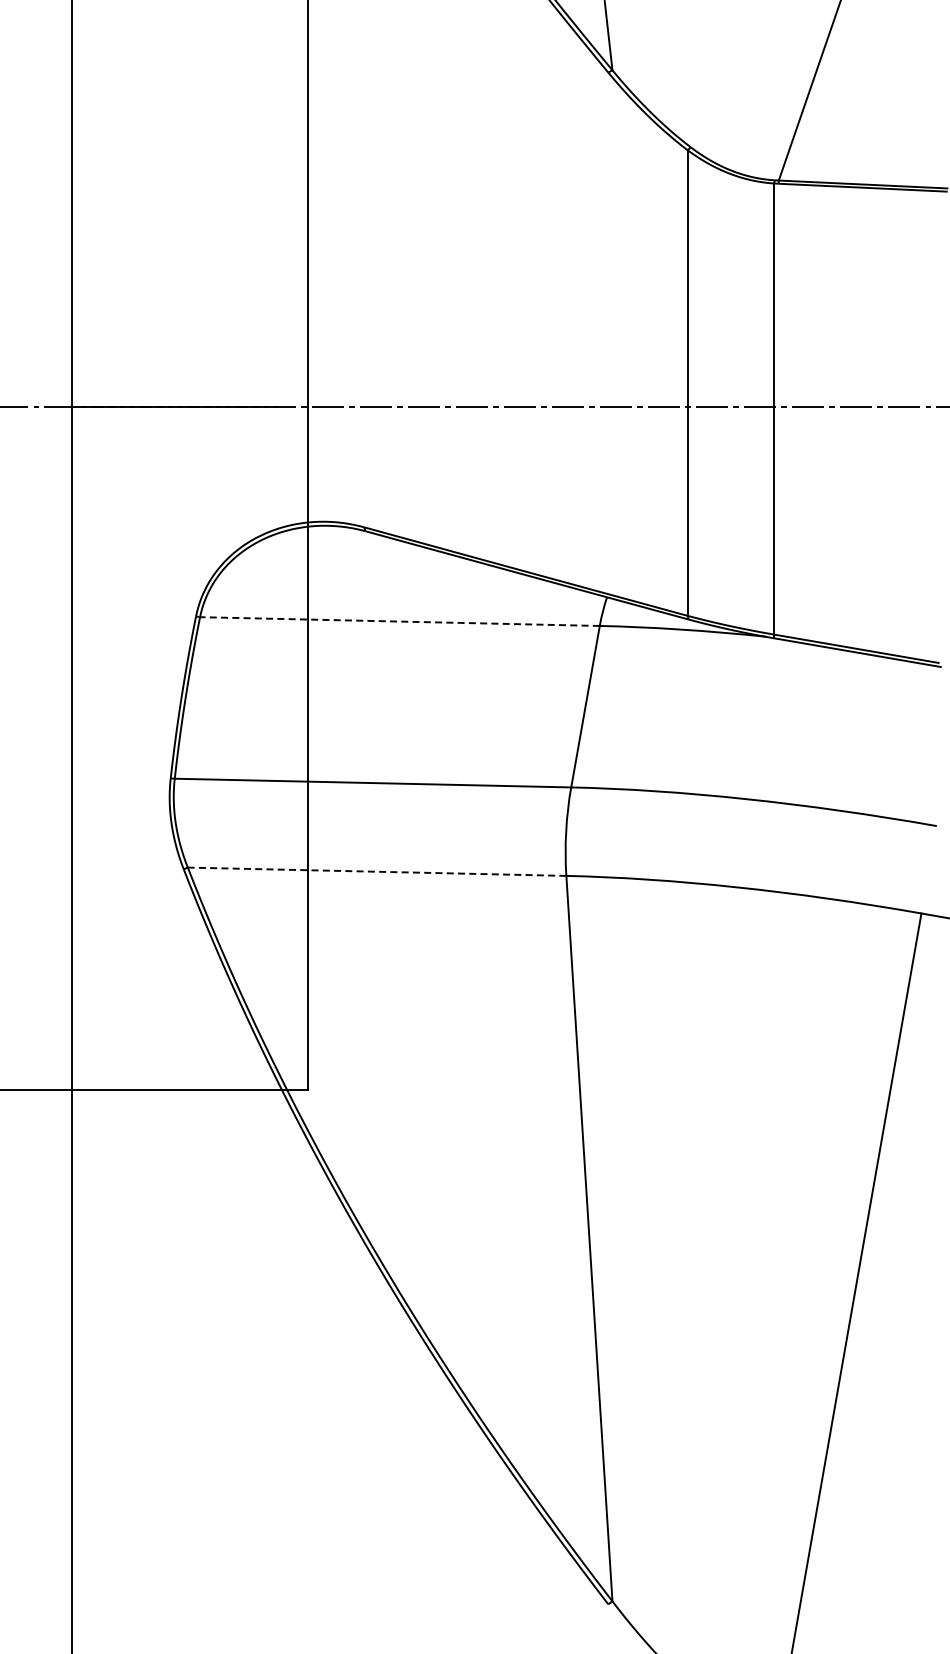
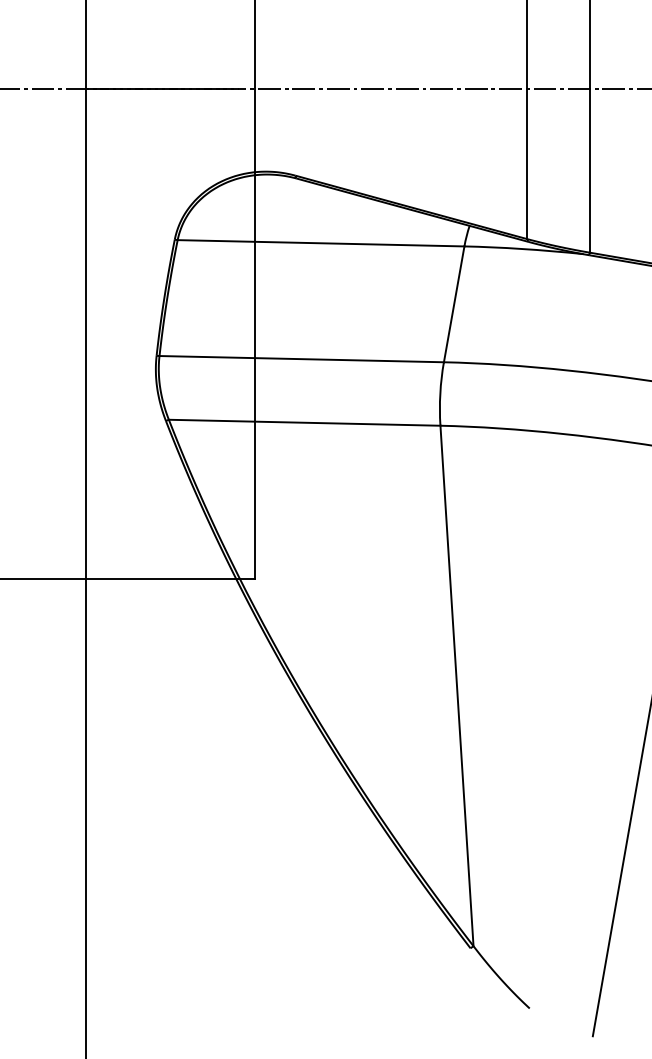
line: (399, 621) -> (320, 243), dashed -> solid
line: (376, 871) -> (304, 422), dashed -> solid

